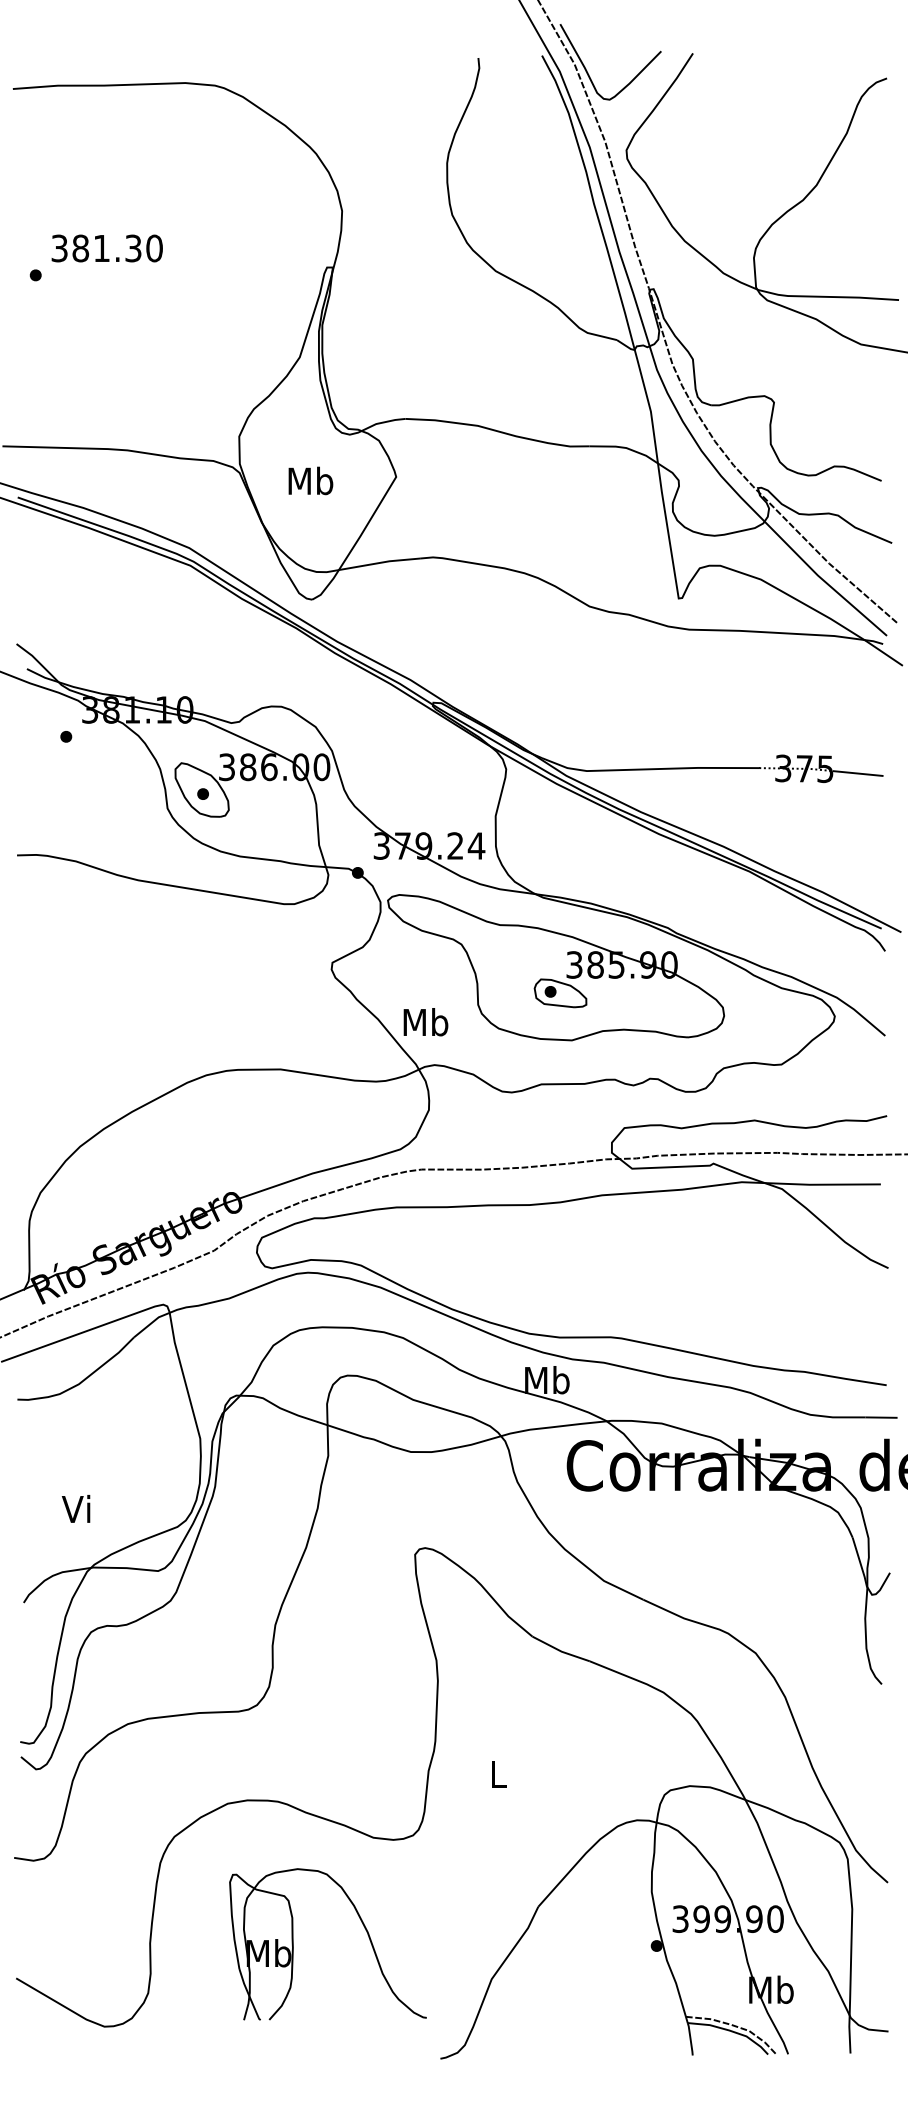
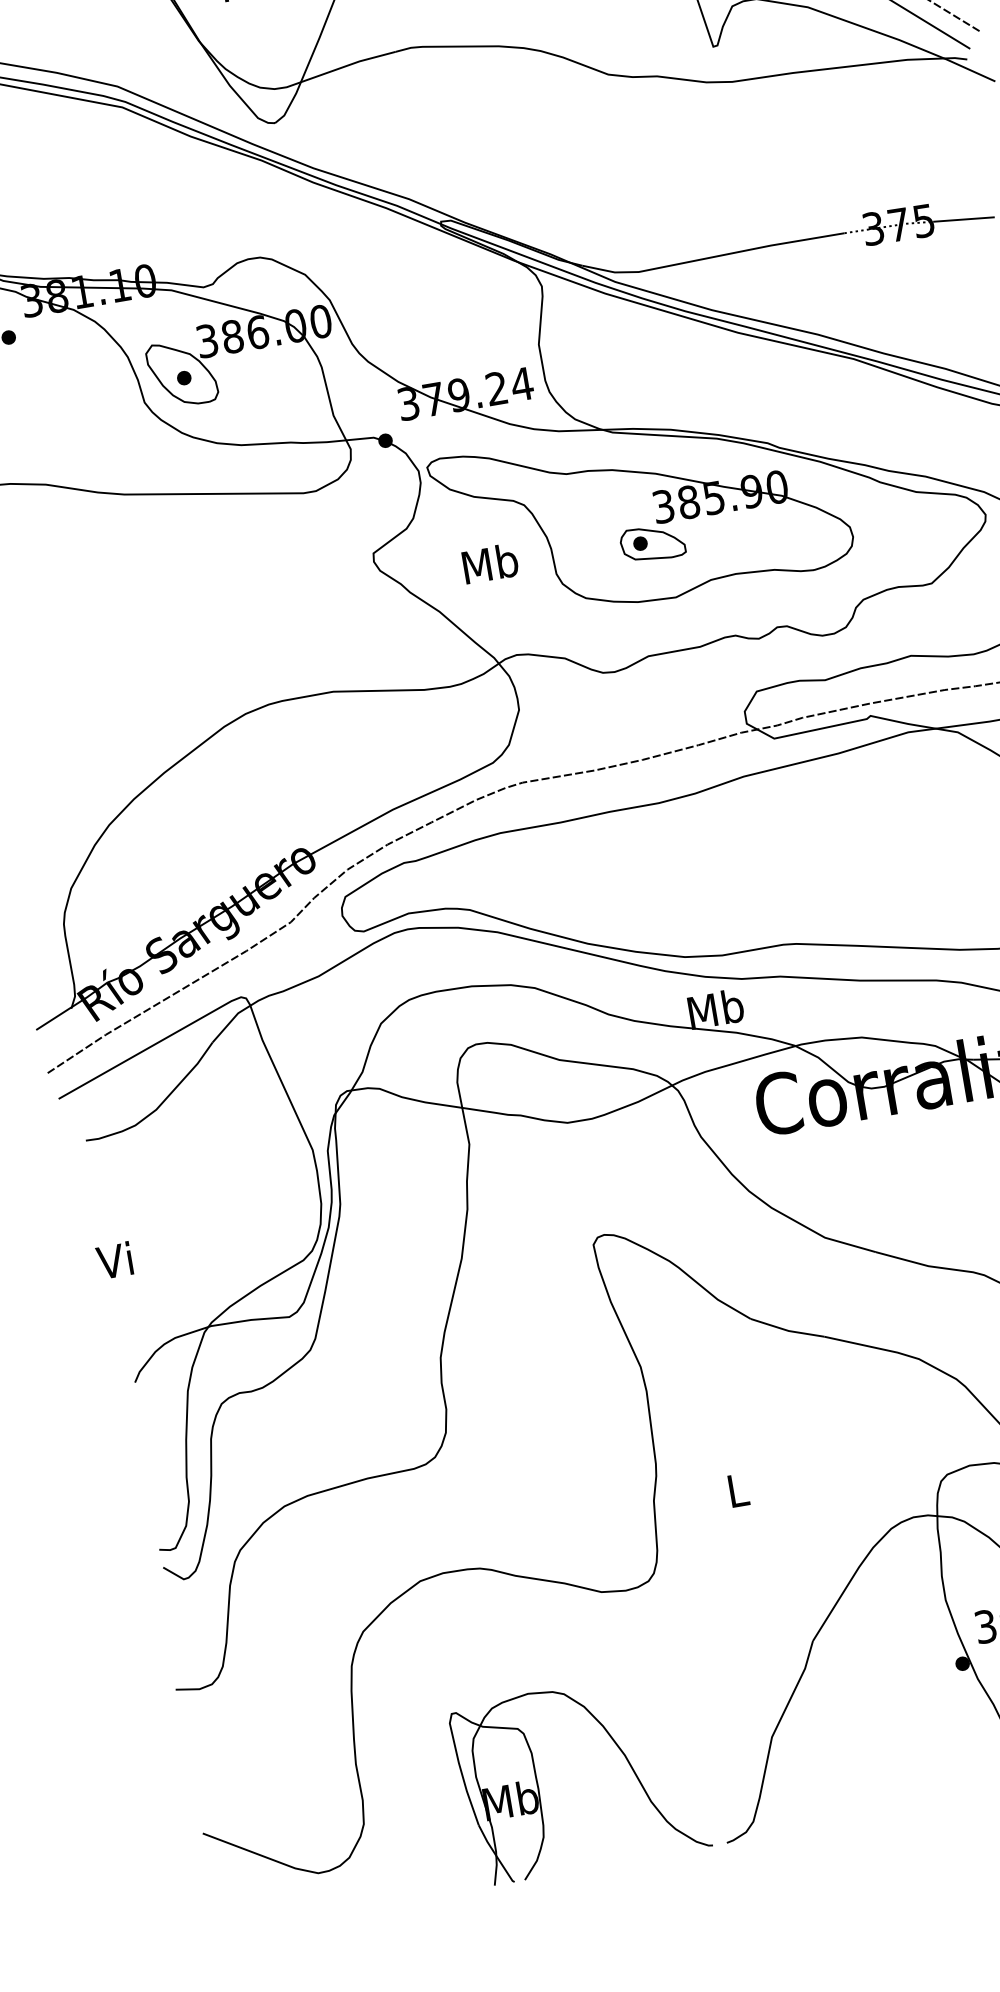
text: (425, 1022) -> (489, 564), moved
text: (75, 1508) -> (113, 1260), moved
part: (293, 1944) -> (538, 1784), moved

